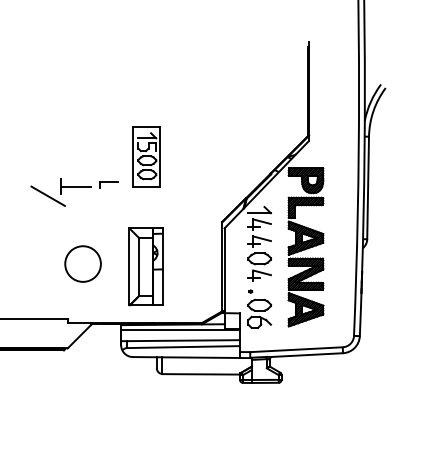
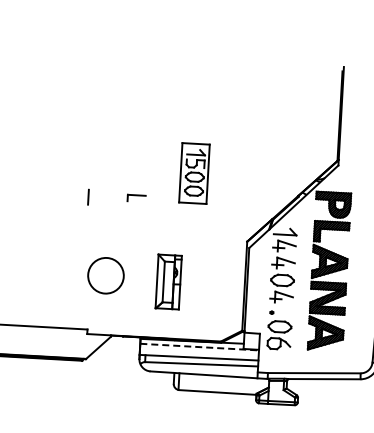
part: (146, 156) -> (194, 172), moved
line: (75, 186) -> (102, 197), removed
line: (47, 195) -> (74, 205), removed
part: (145, 266) -> (168, 281), size x0.7
line: (181, 330) -> (200, 347), solid -> dashed

